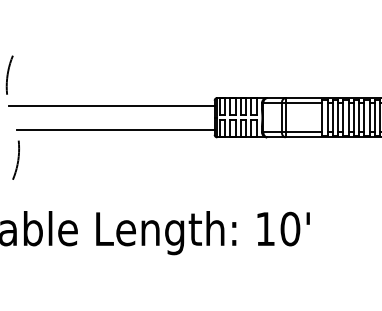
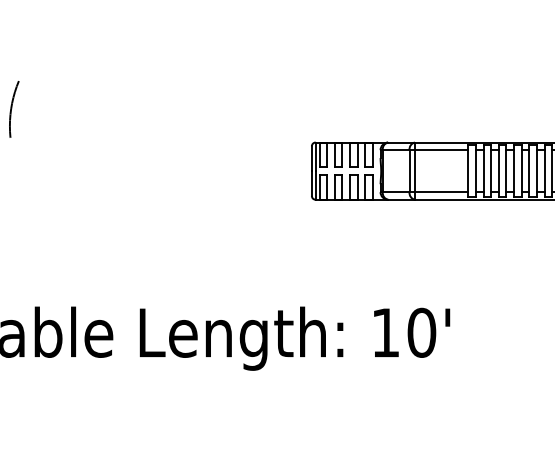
line: (111, 105) -> (162, 153), removed
line: (115, 129) -> (167, 188), removed
arc: (17, 159) -> (25, 231), removed

